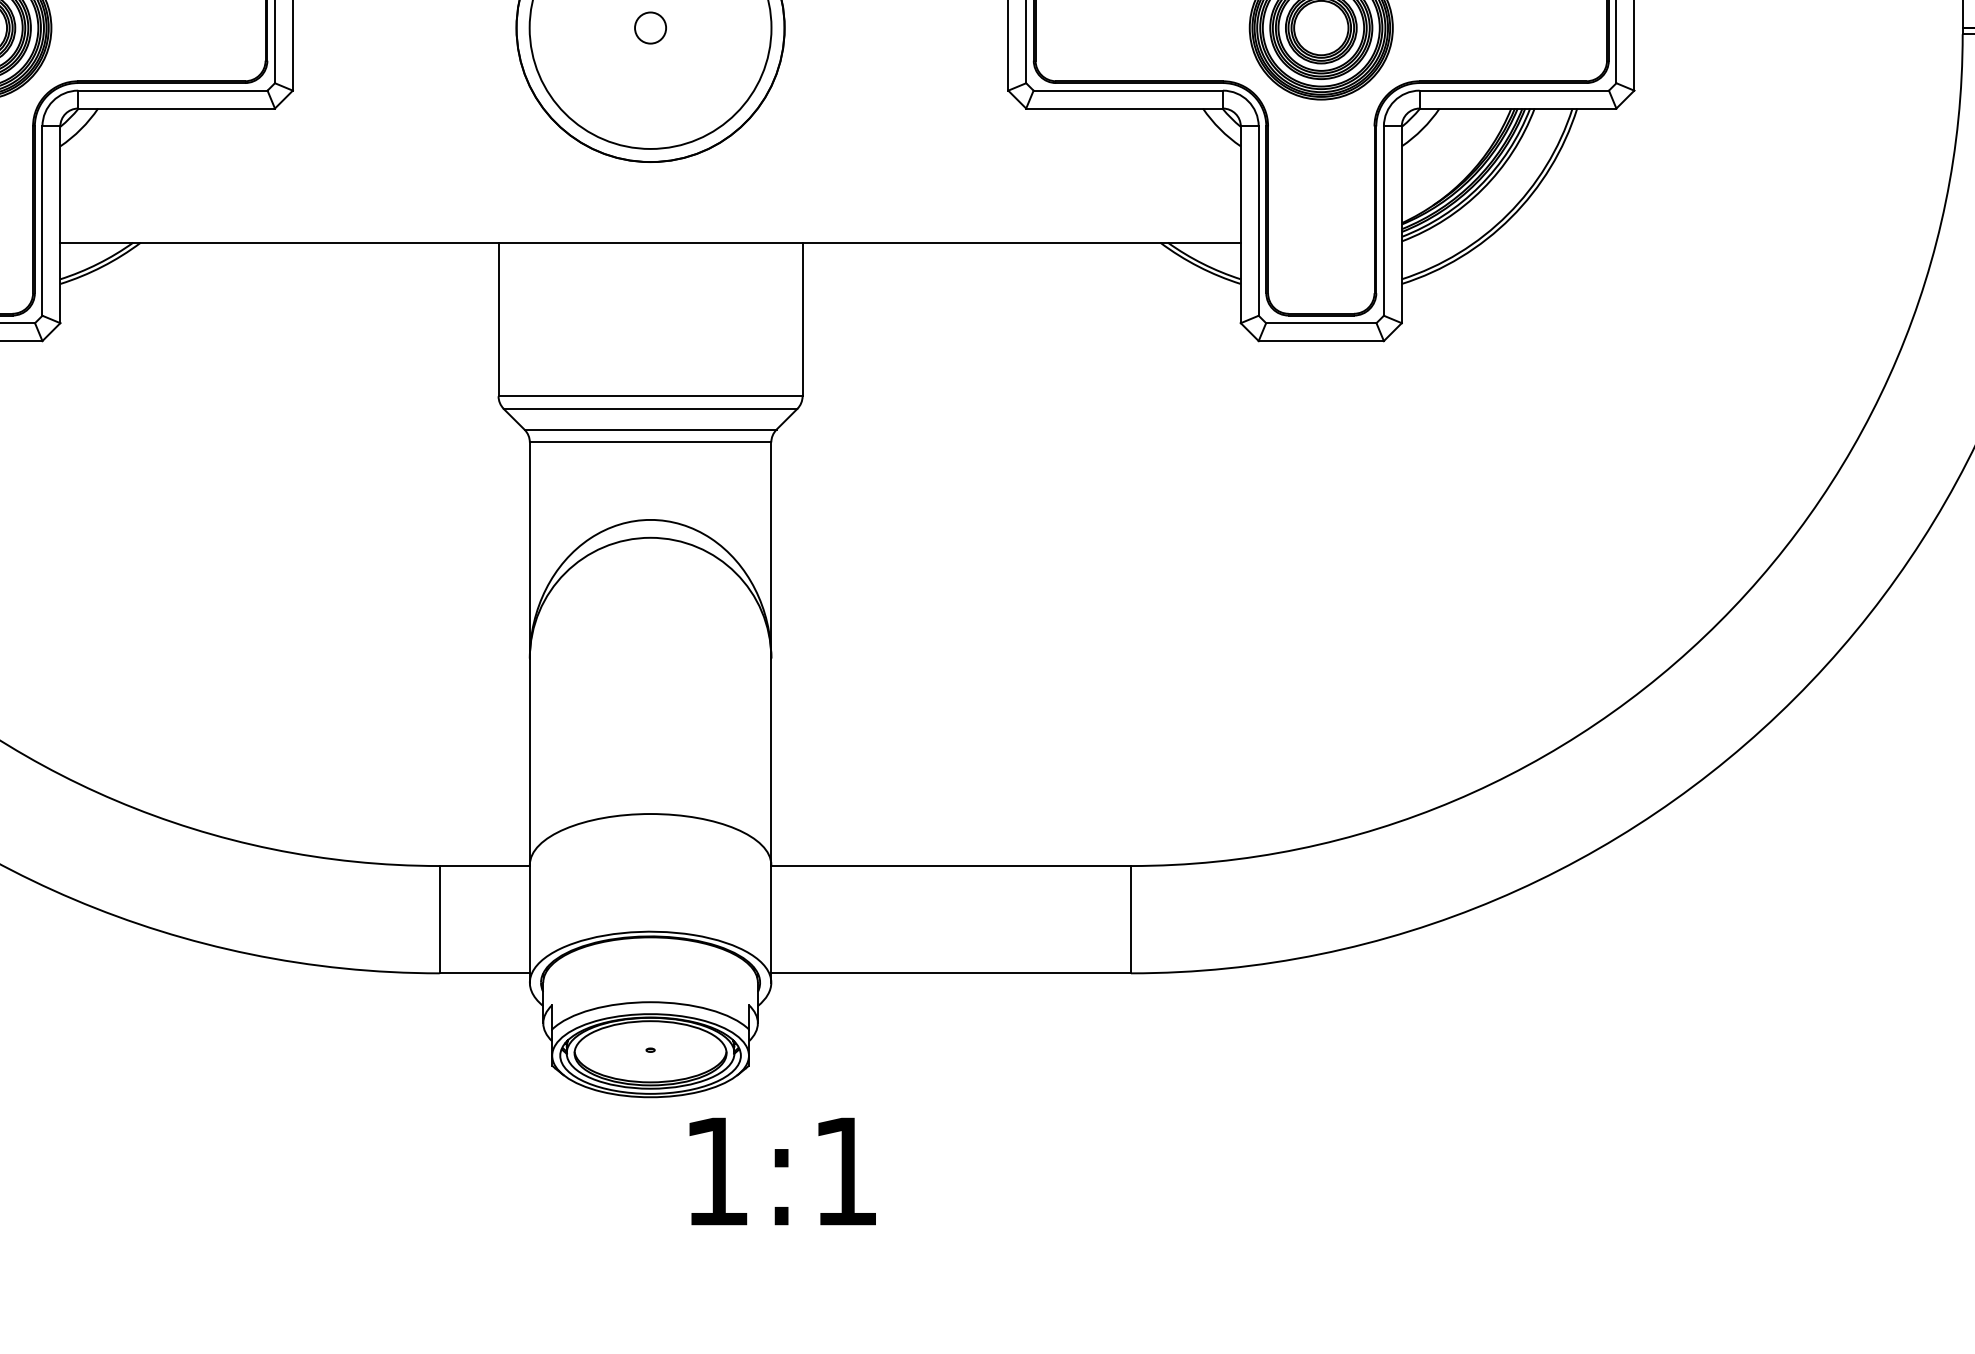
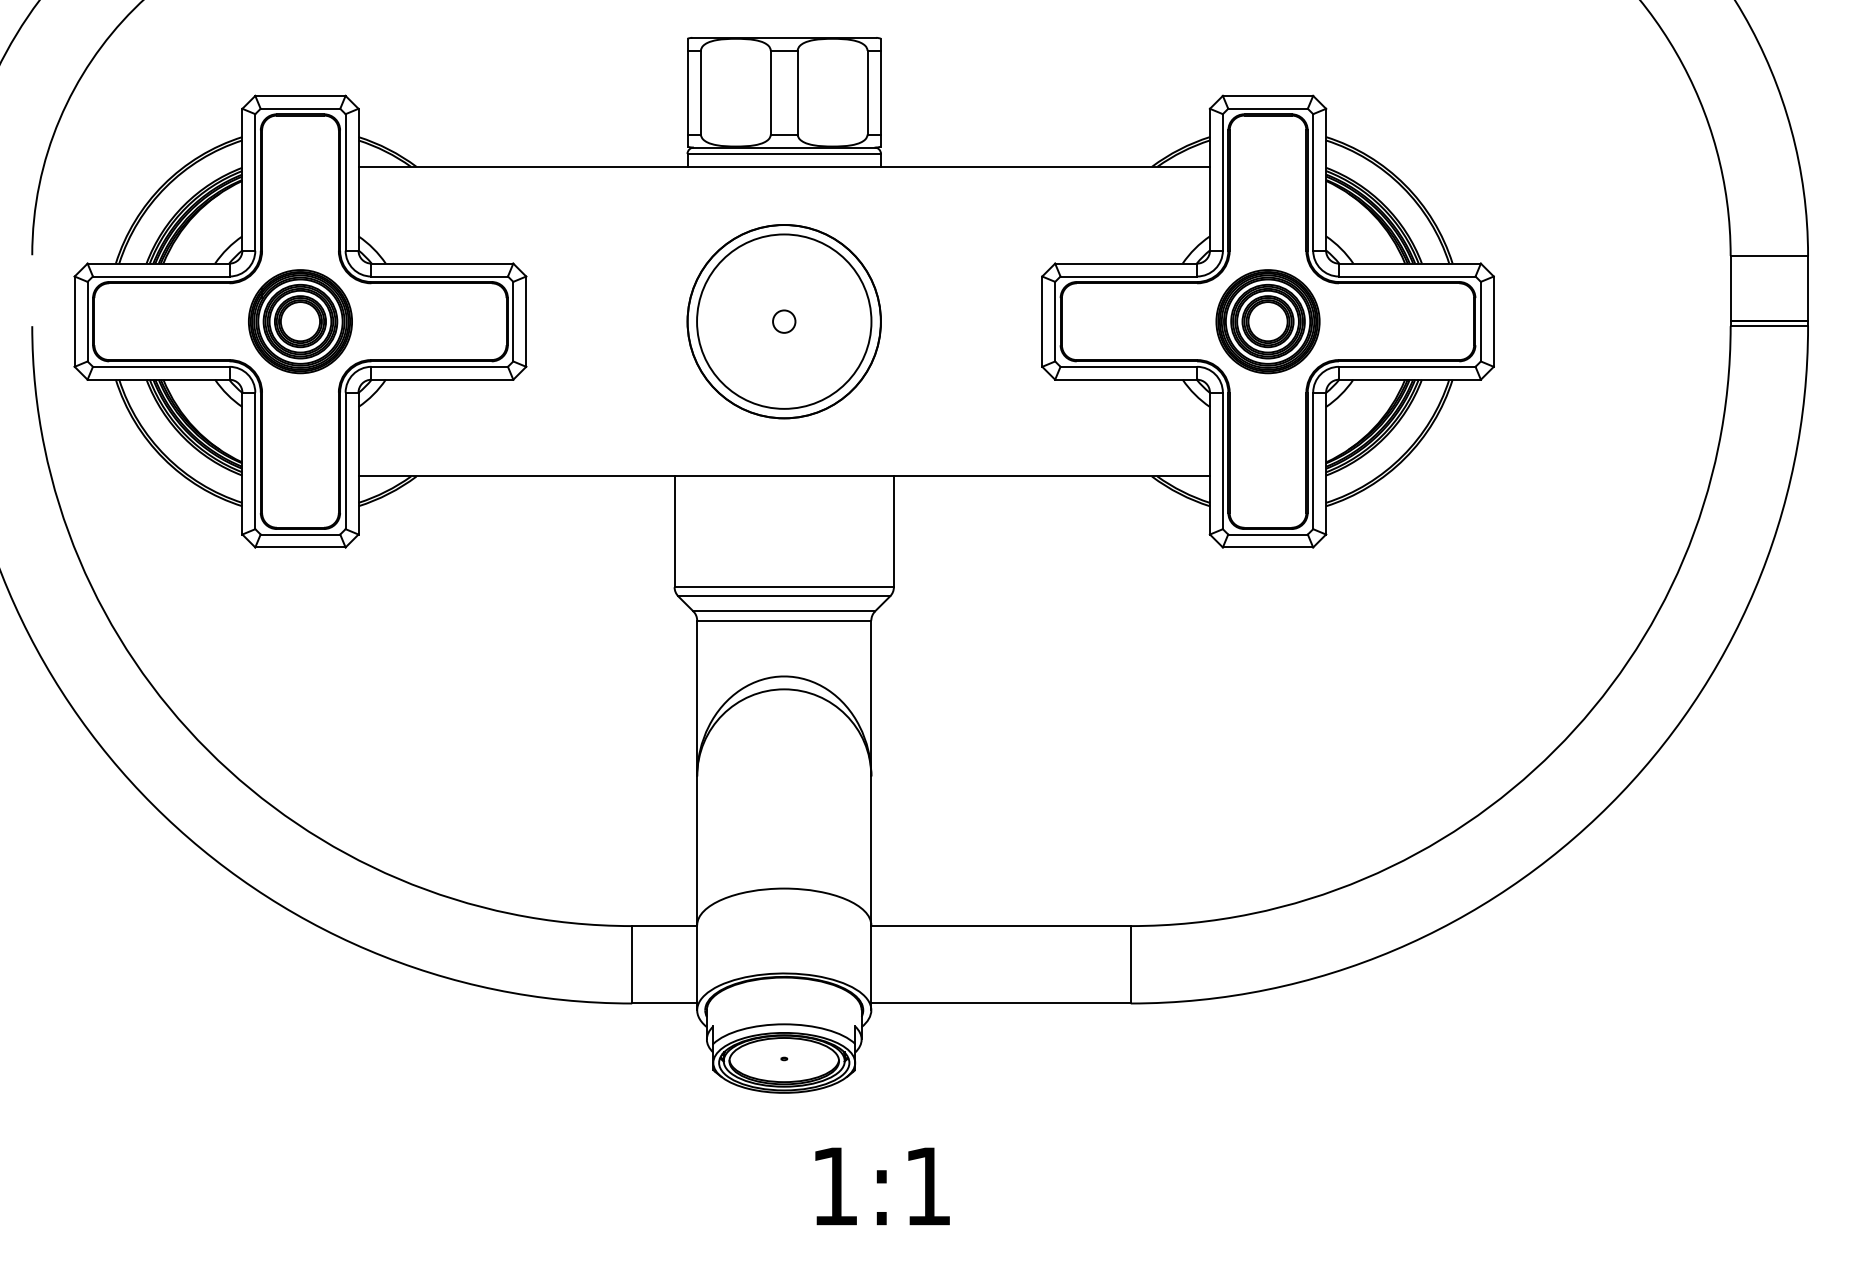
text: (782, 1171) -> (882, 1186), moved

